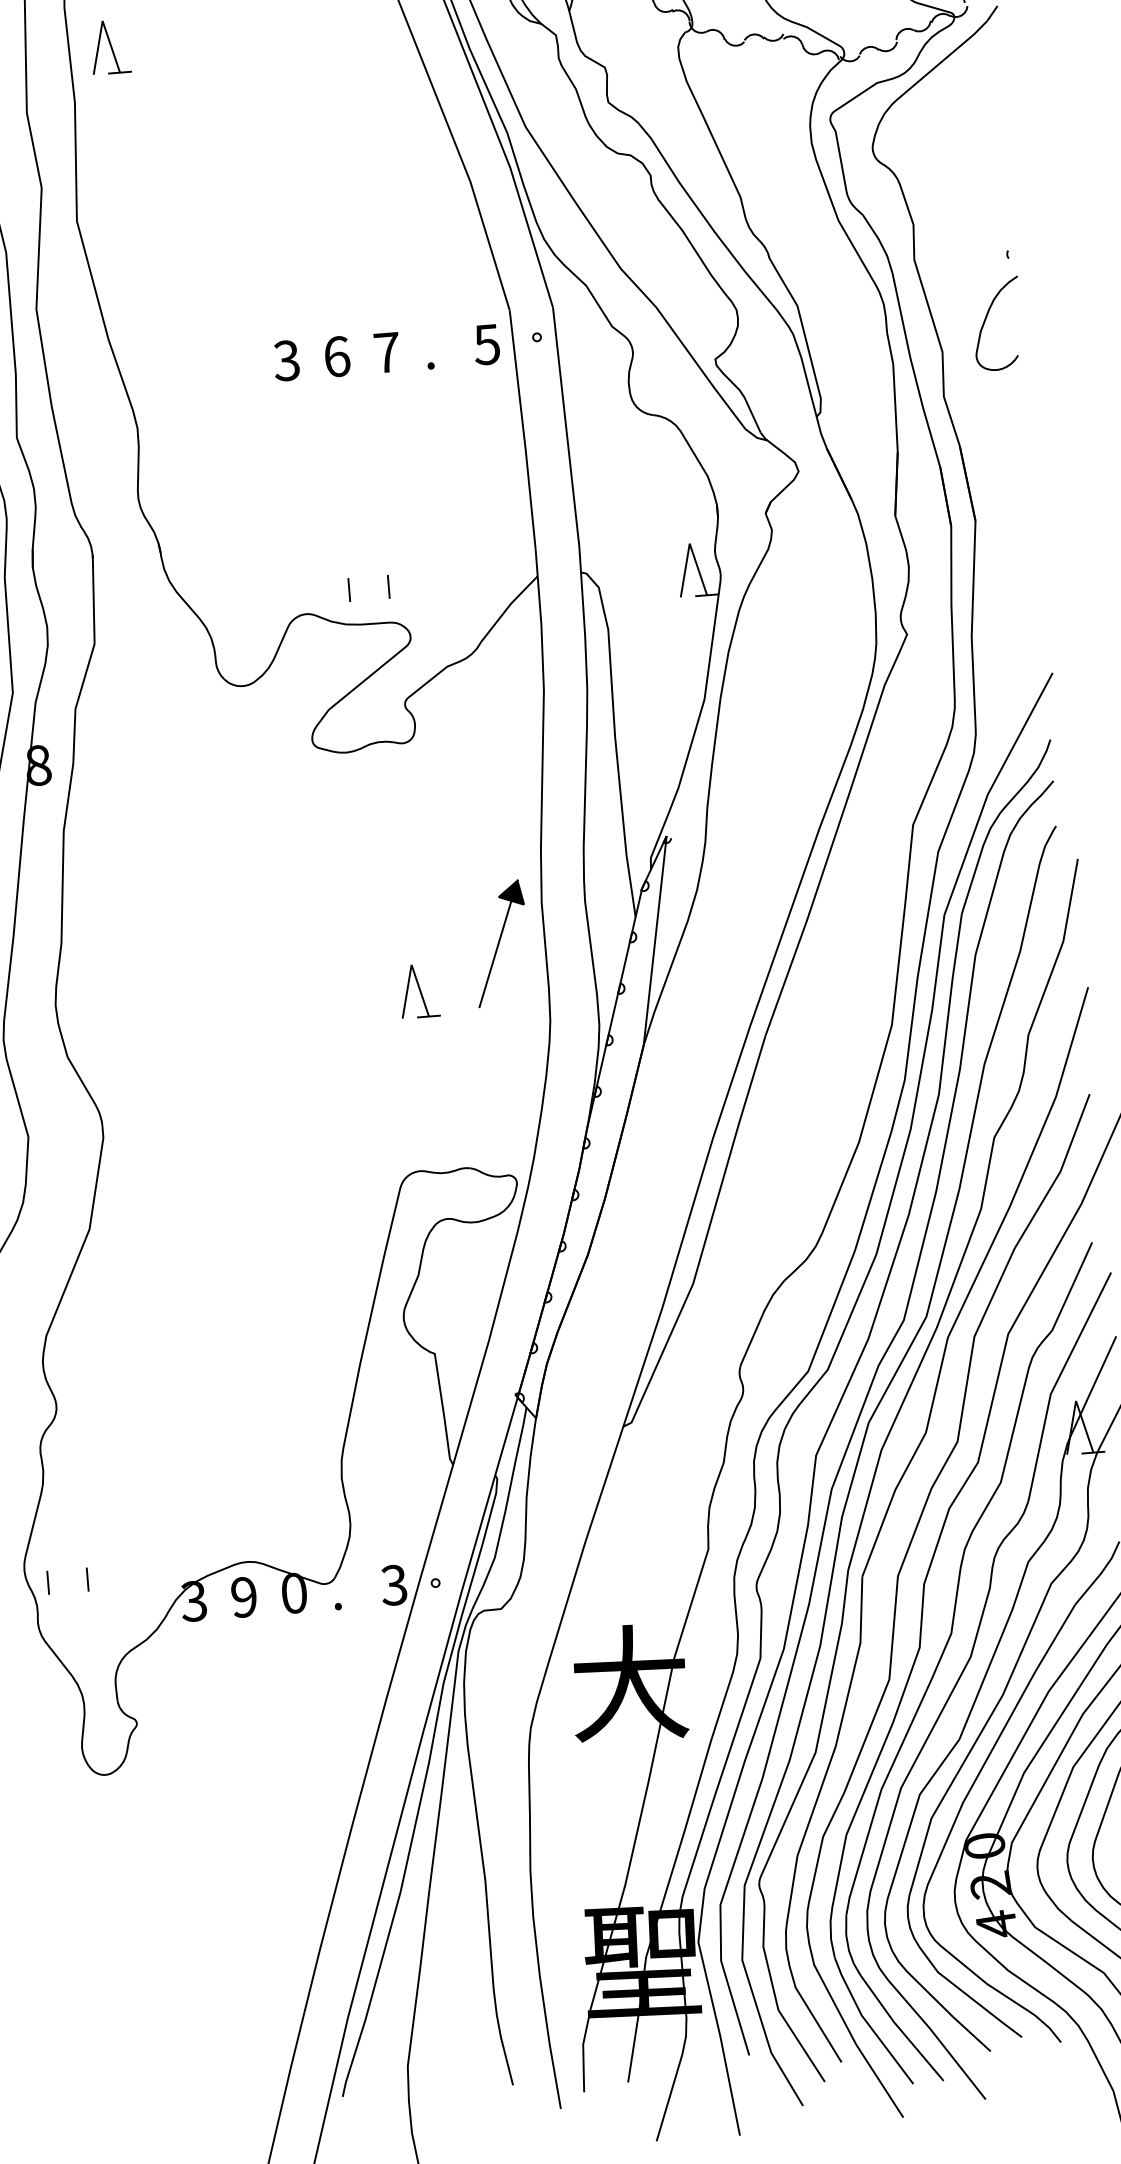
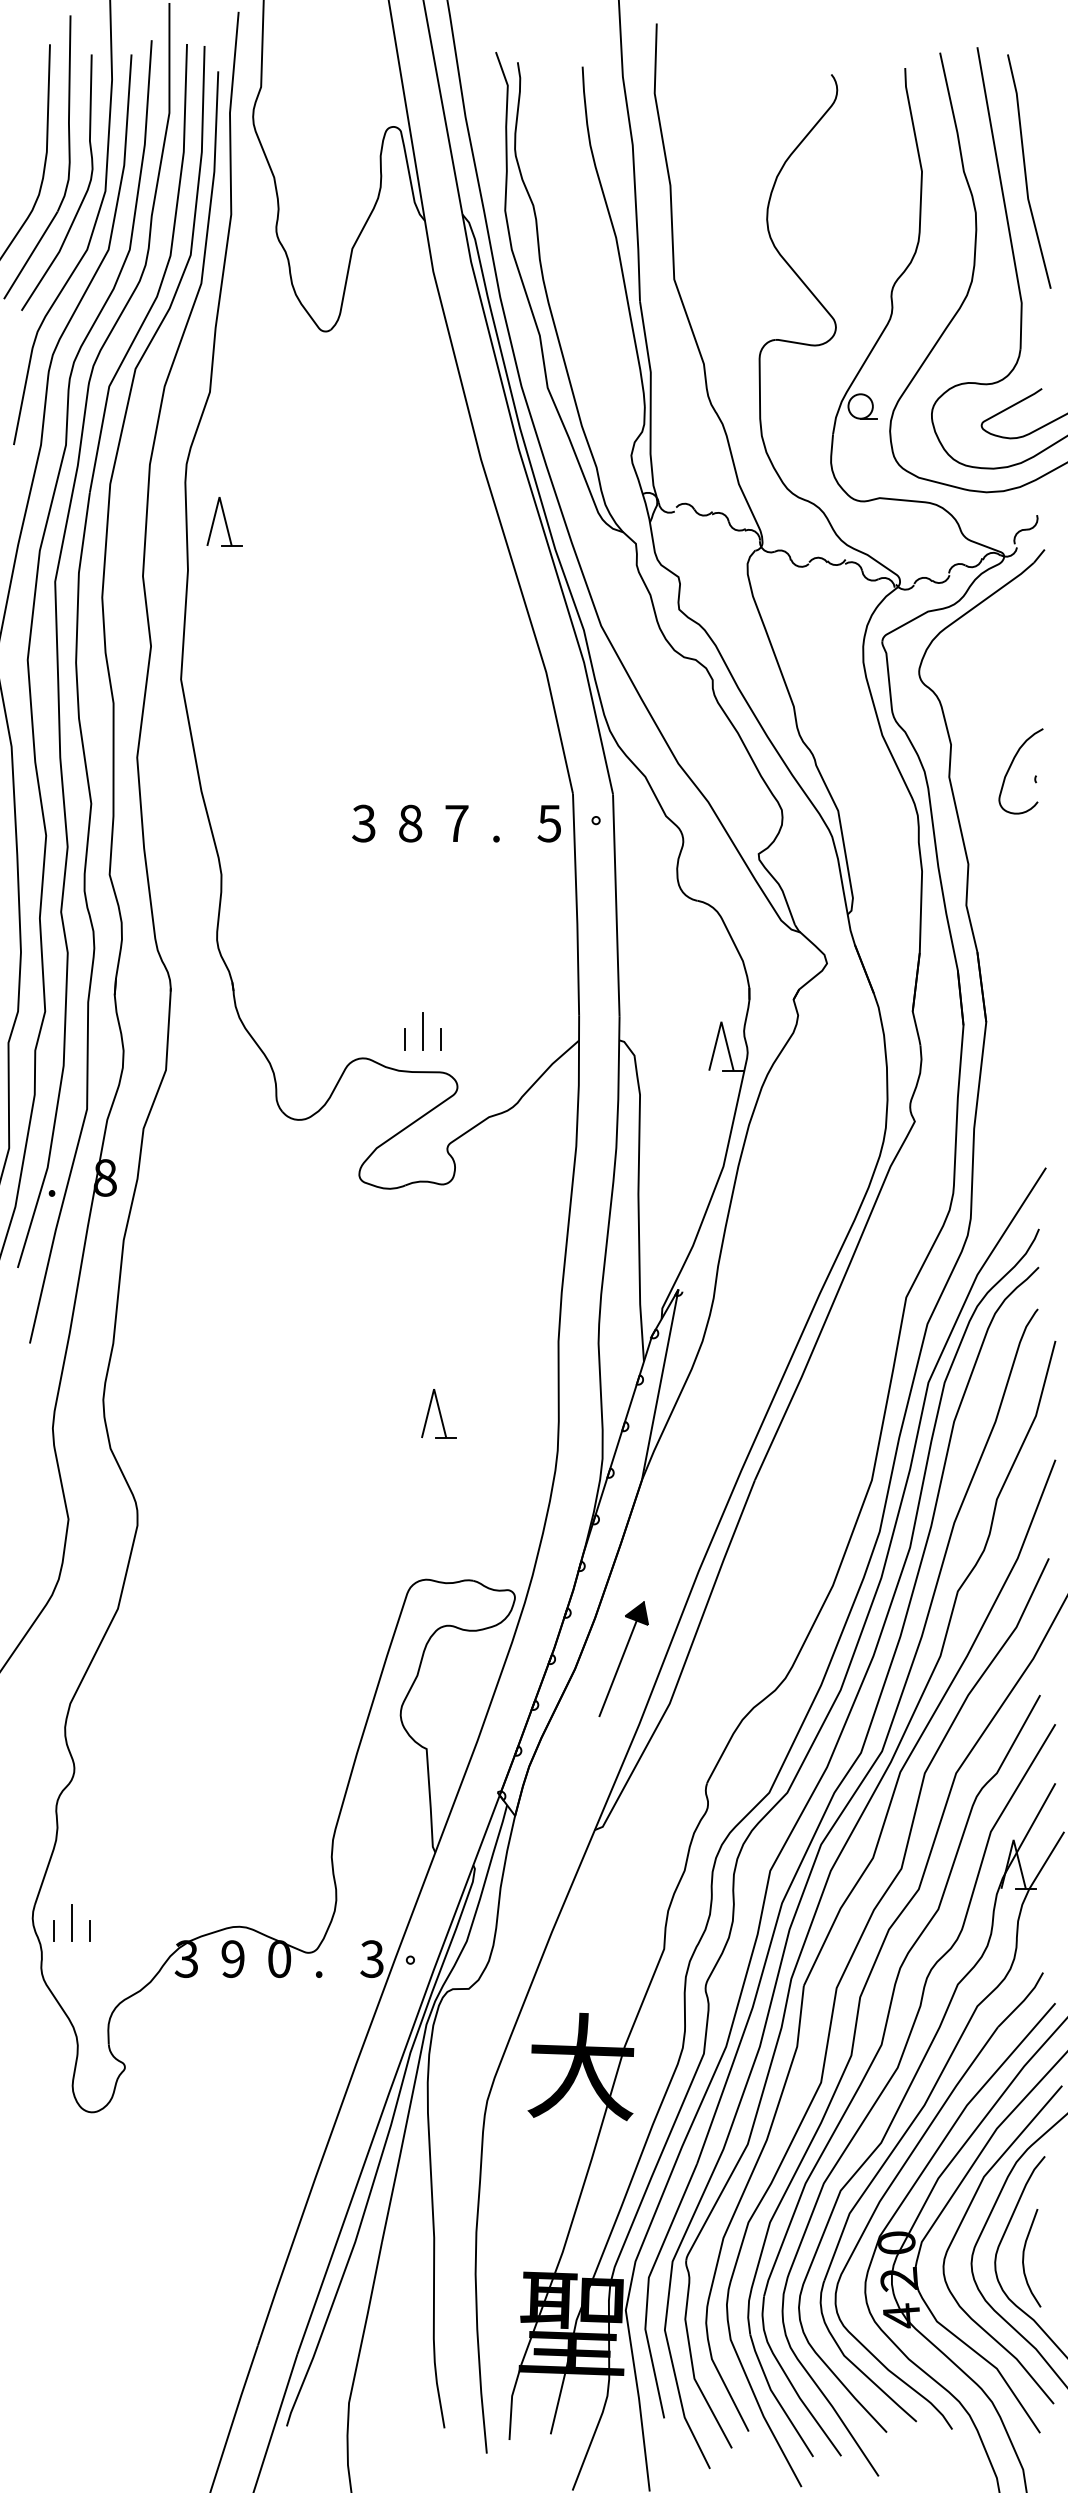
curve: (986, 319) -> (1011, 766), moved
text: (337, 356) -> (410, 823), 6 -> 8
line: (367, 578) -> (422, 1030), added
part: (500, 944) -> (623, 1659), moved
line: (66, 1571) -> (71, 1922), added

